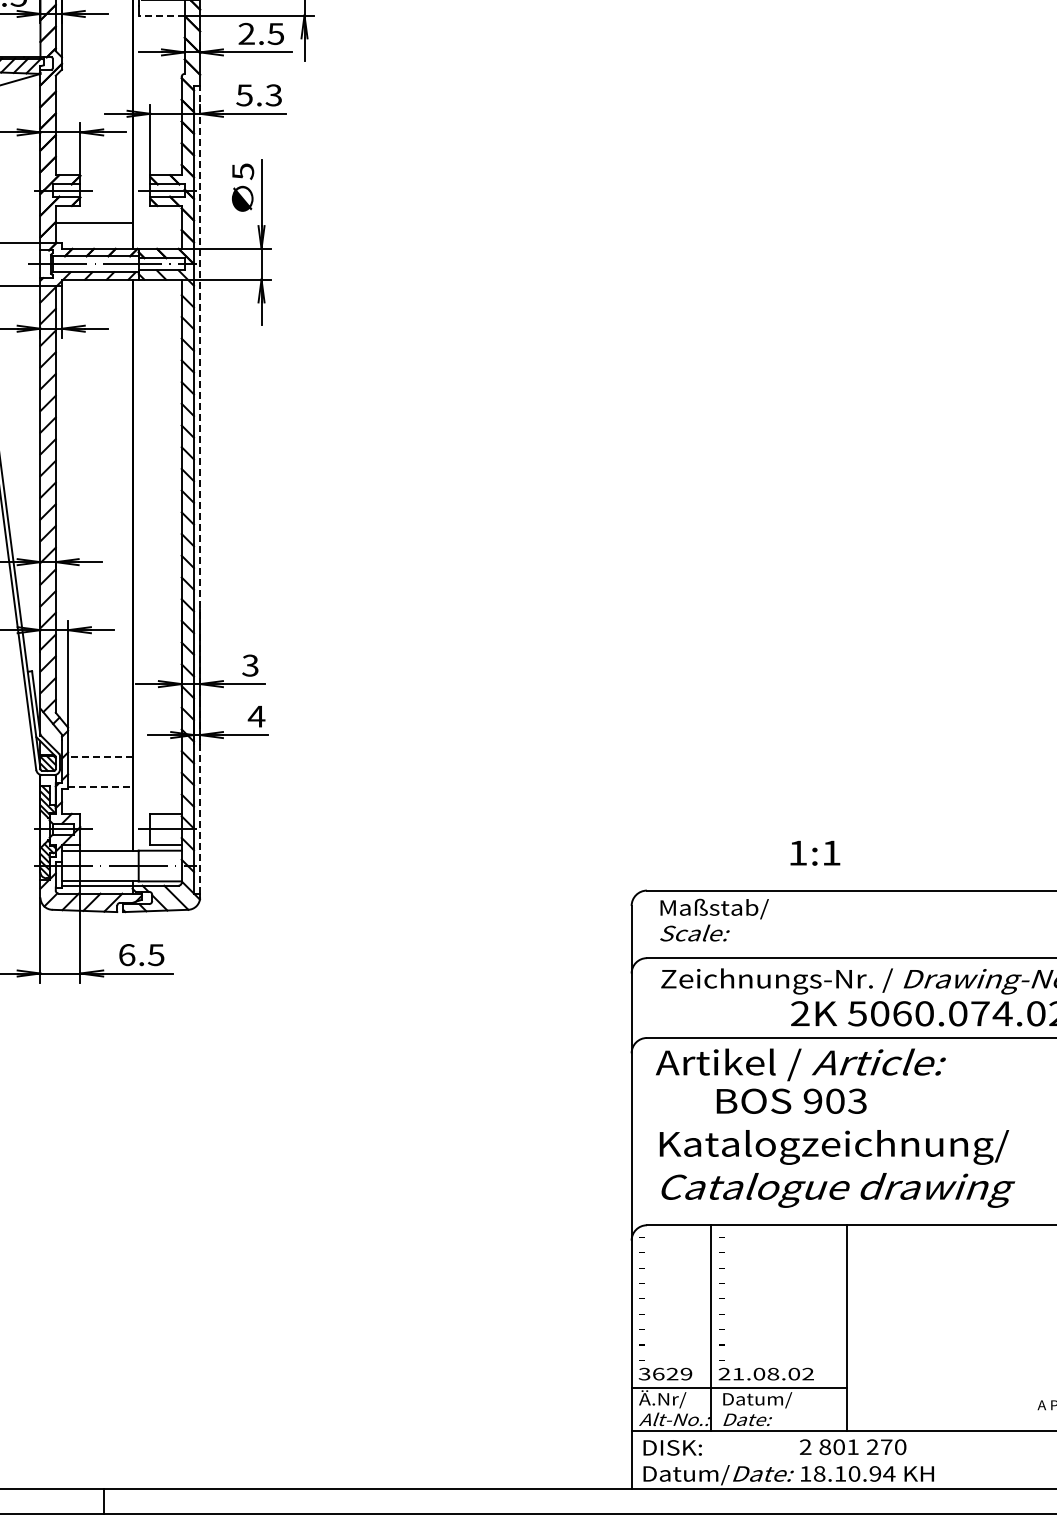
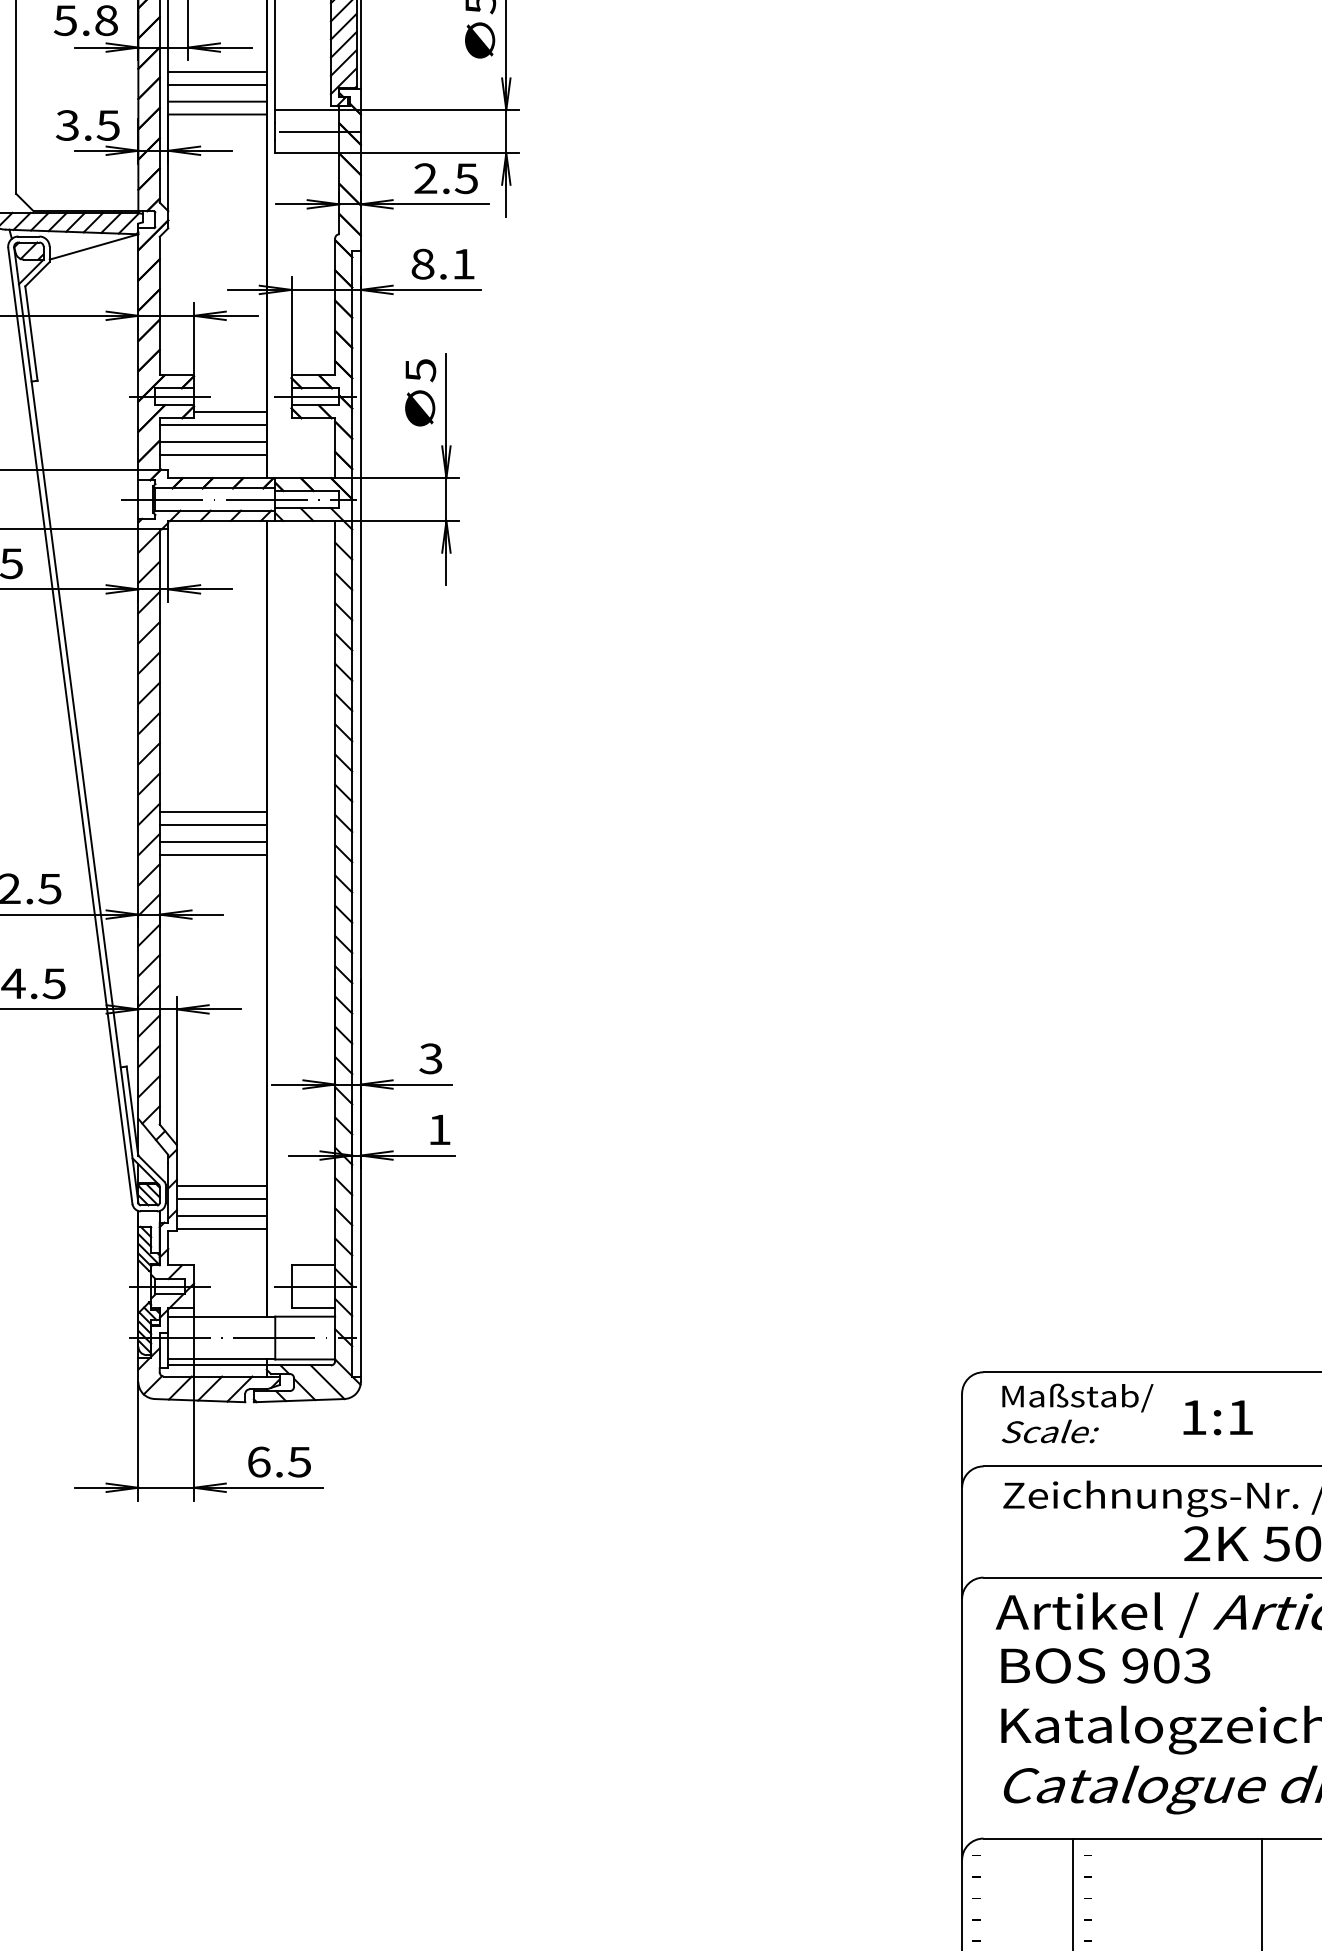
line: (161, 15) -> (307, 152), dashed -> solid
text: (258, 95) -> (442, 264), 5.3 -> 8.1
line: (106, 201) -> (230, 412), added
line: (93, 210) -> (212, 424), added
line: (93, 232) -> (212, 455), added
line: (93, 488) -> (212, 811), added
line: (200, 489) -> (361, 813), dashed -> solid
line: (93, 497) -> (212, 824), added
line: (93, 509) -> (212, 841), added
line: (93, 519) -> (212, 855), added
text: (256, 716) -> (439, 1129), 4 -> 1
line: (99, 756) -> (220, 1185), dashed -> solid
line: (100, 765) -> (222, 1197), added
line: (100, 778) -> (222, 1216), added
line: (100, 787) -> (222, 1228), dashed -> solid
text: (815, 852) -> (1218, 1416), moved
text: (791, 1100) -> (1105, 1664), moved

